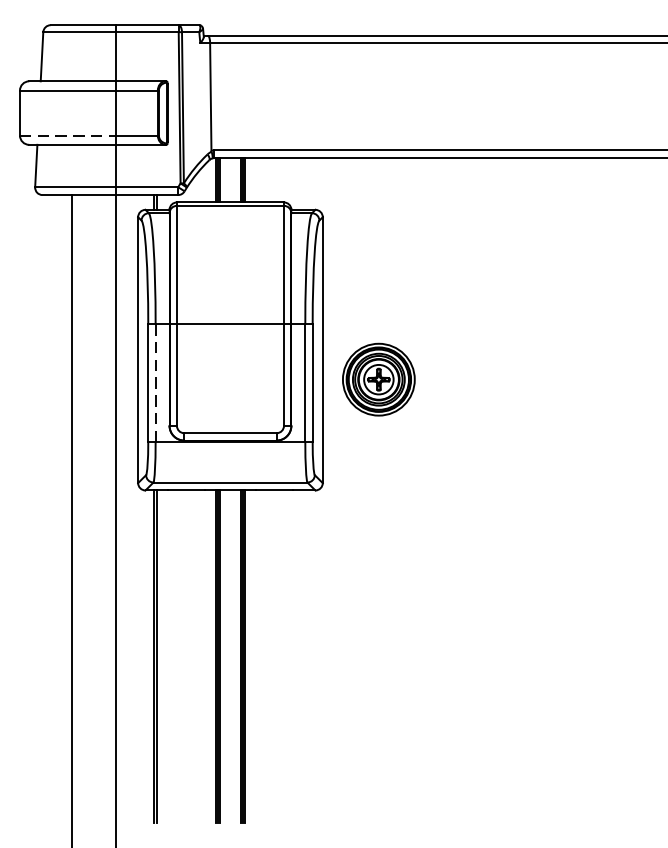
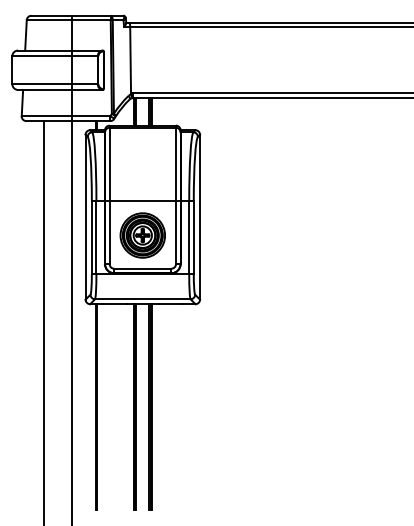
line: (68, 136) -> (42, 84), dashed -> solid
part: (378, 379) -> (142, 235), moved
line: (155, 382) -> (96, 237), dashed -> solid

